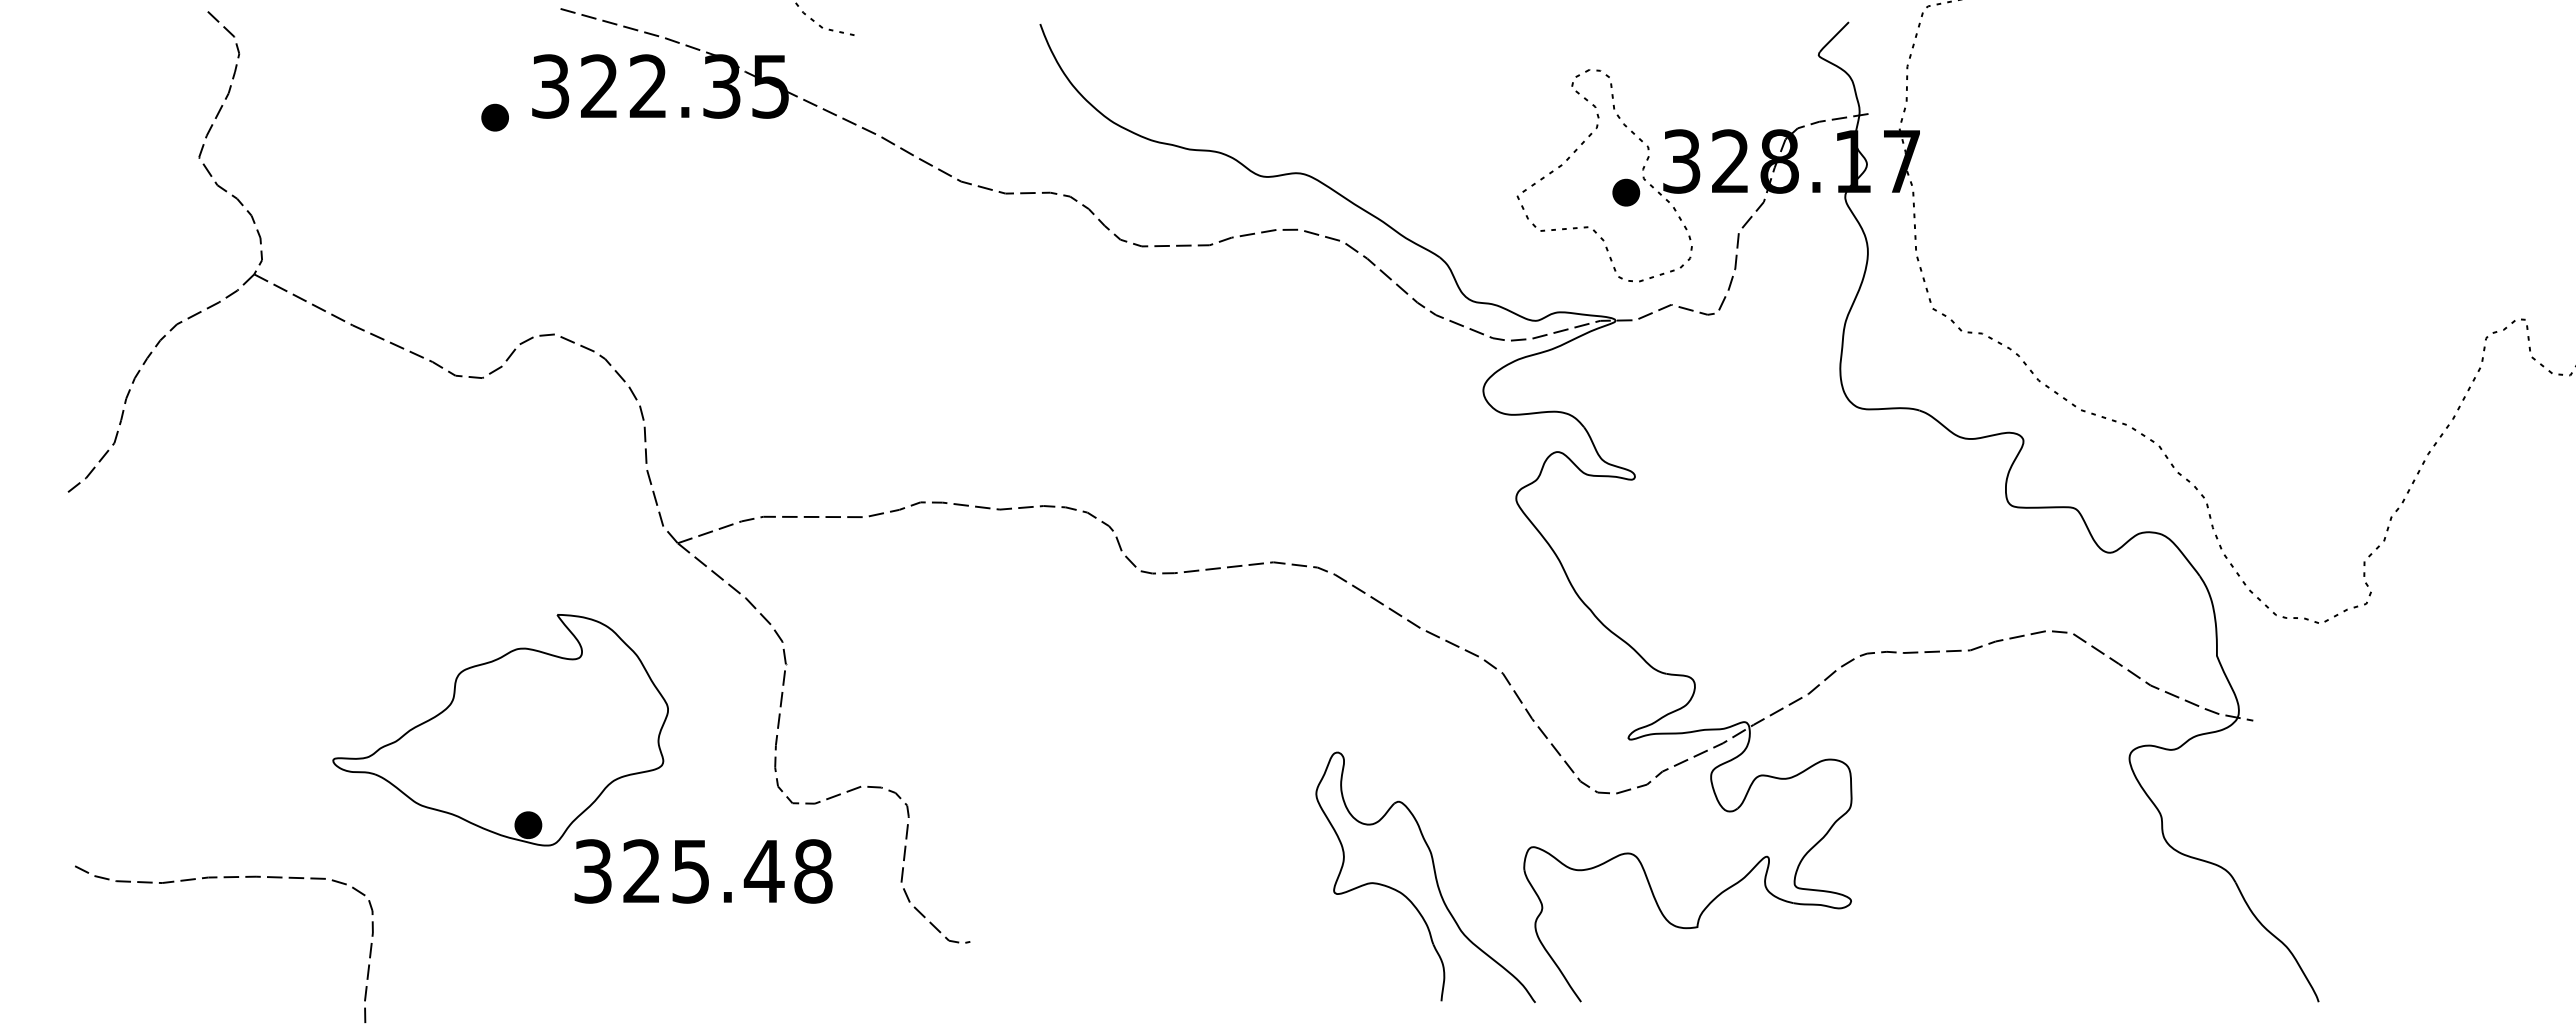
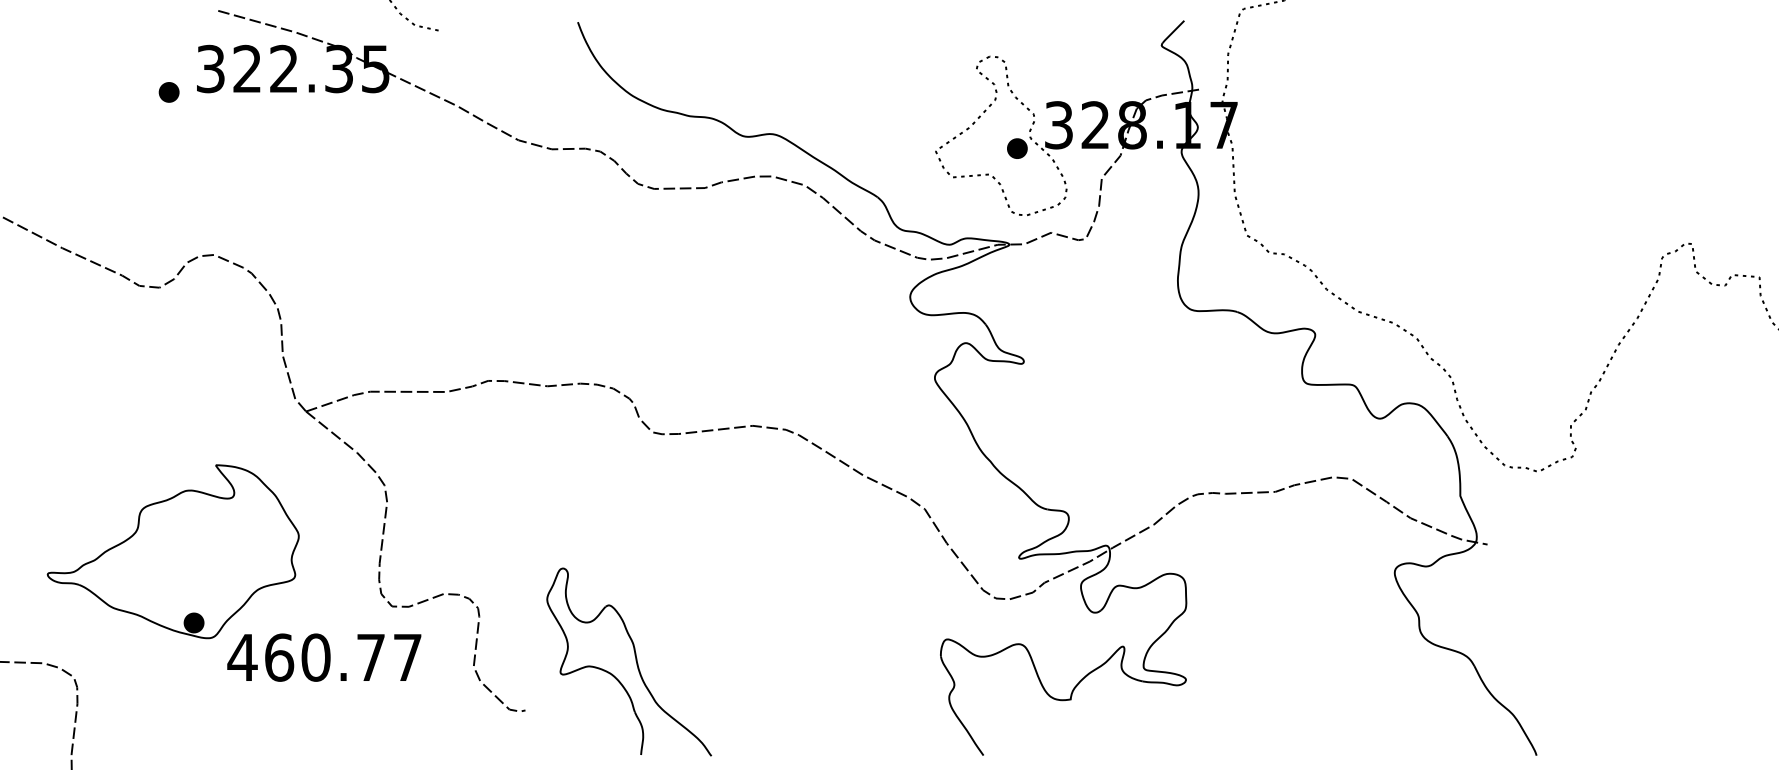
text: (702, 871) -> (324, 657), 325.48 -> 460.77
part: (1434, 876) -> (635, 661), moved

